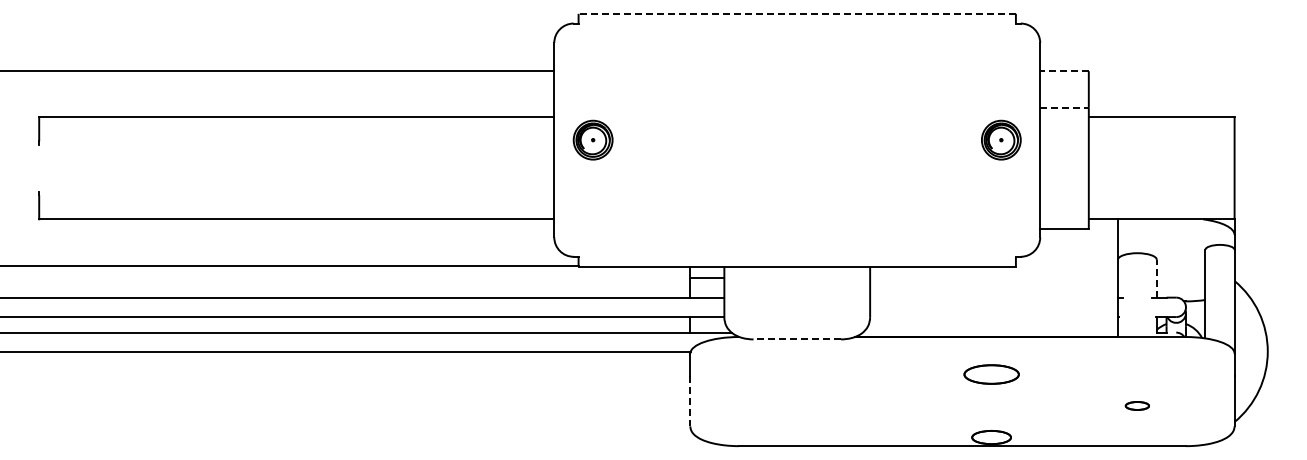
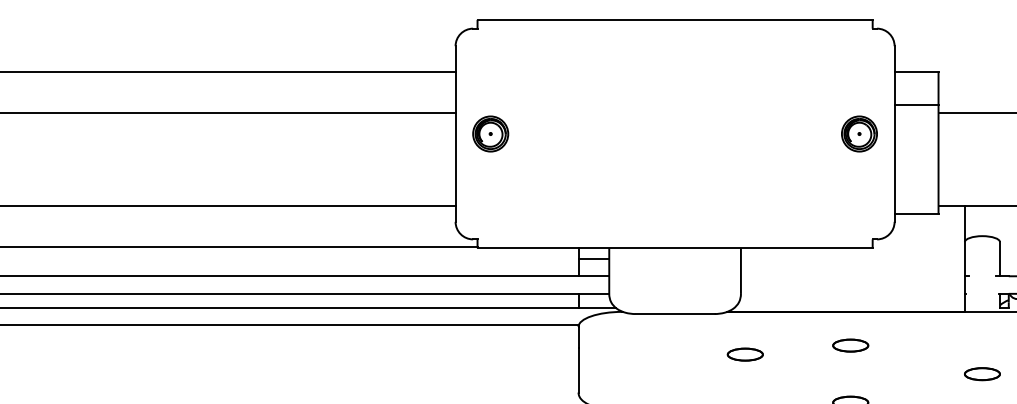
line: (797, 13) -> (675, 19), dashed -> solid
line: (1064, 71) -> (916, 71), dashed -> solid
line: (1065, 107) -> (917, 104), dashed -> solid
line: (1156, 278) -> (999, 259), dashed -> solid
line: (797, 339) -> (675, 314), dashed -> solid
part: (991, 373) -> (850, 344), size x0.71
part: (874, 383) -> (744, 353), added
line: (690, 401) -> (578, 370), dashed -> solid
part: (1137, 405) -> (982, 373), size x1.67

